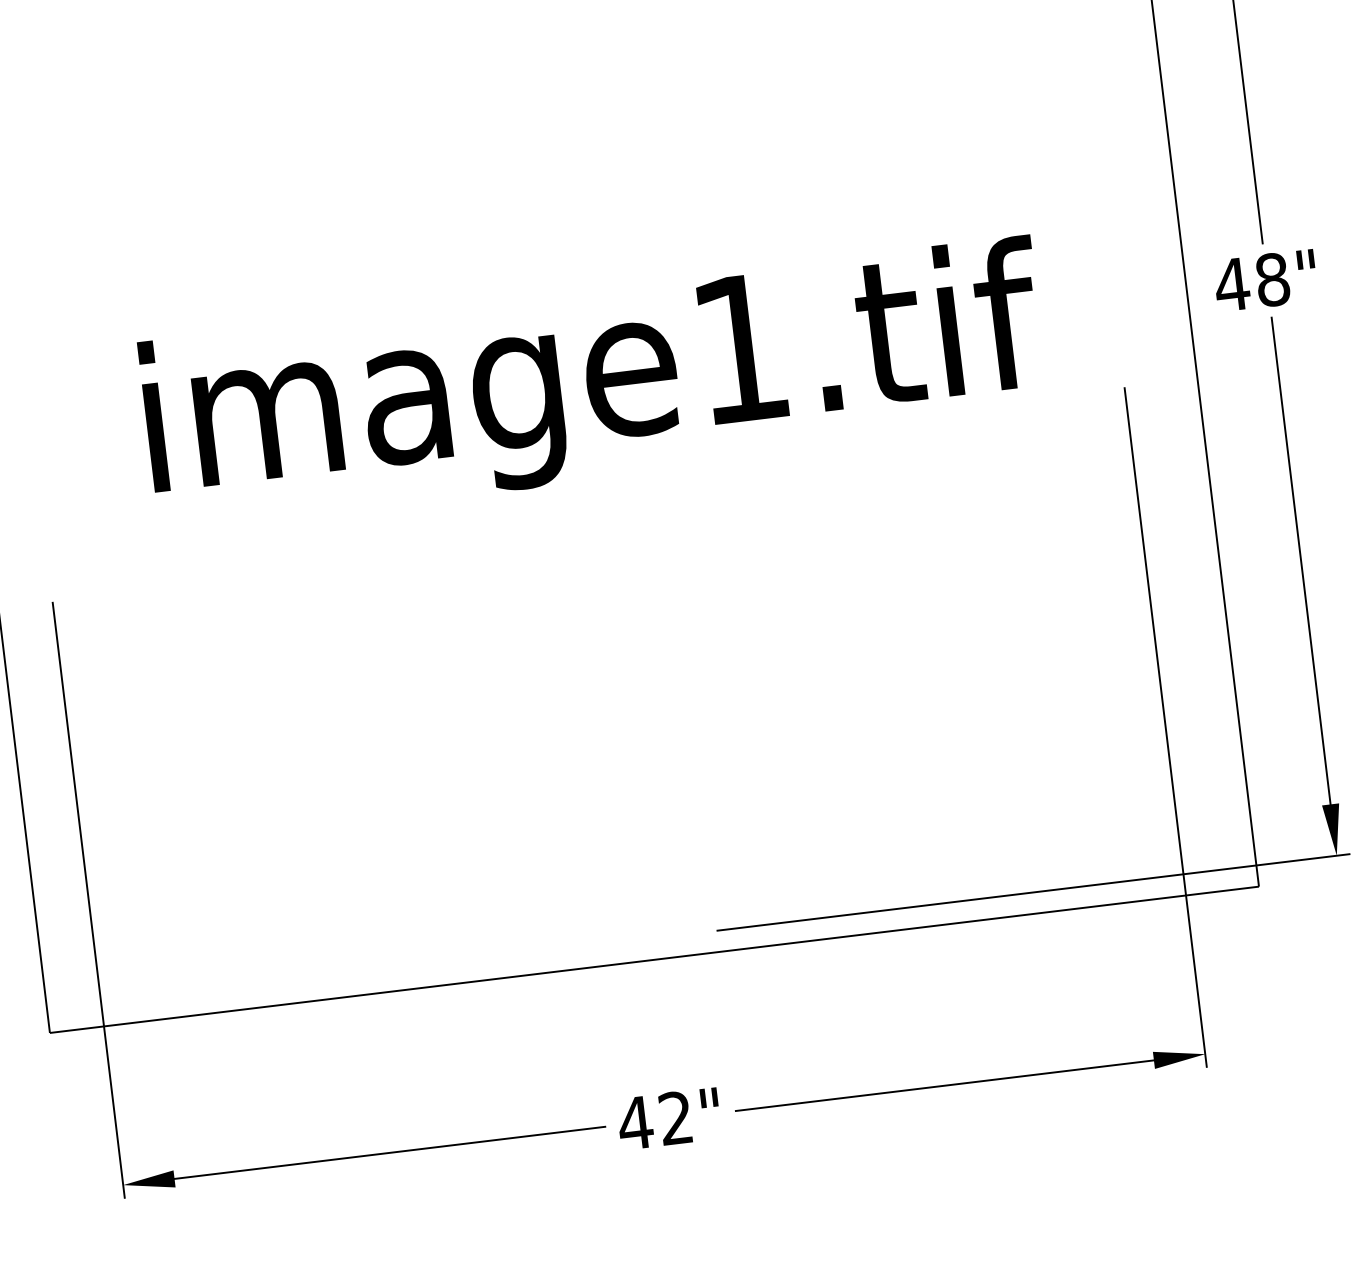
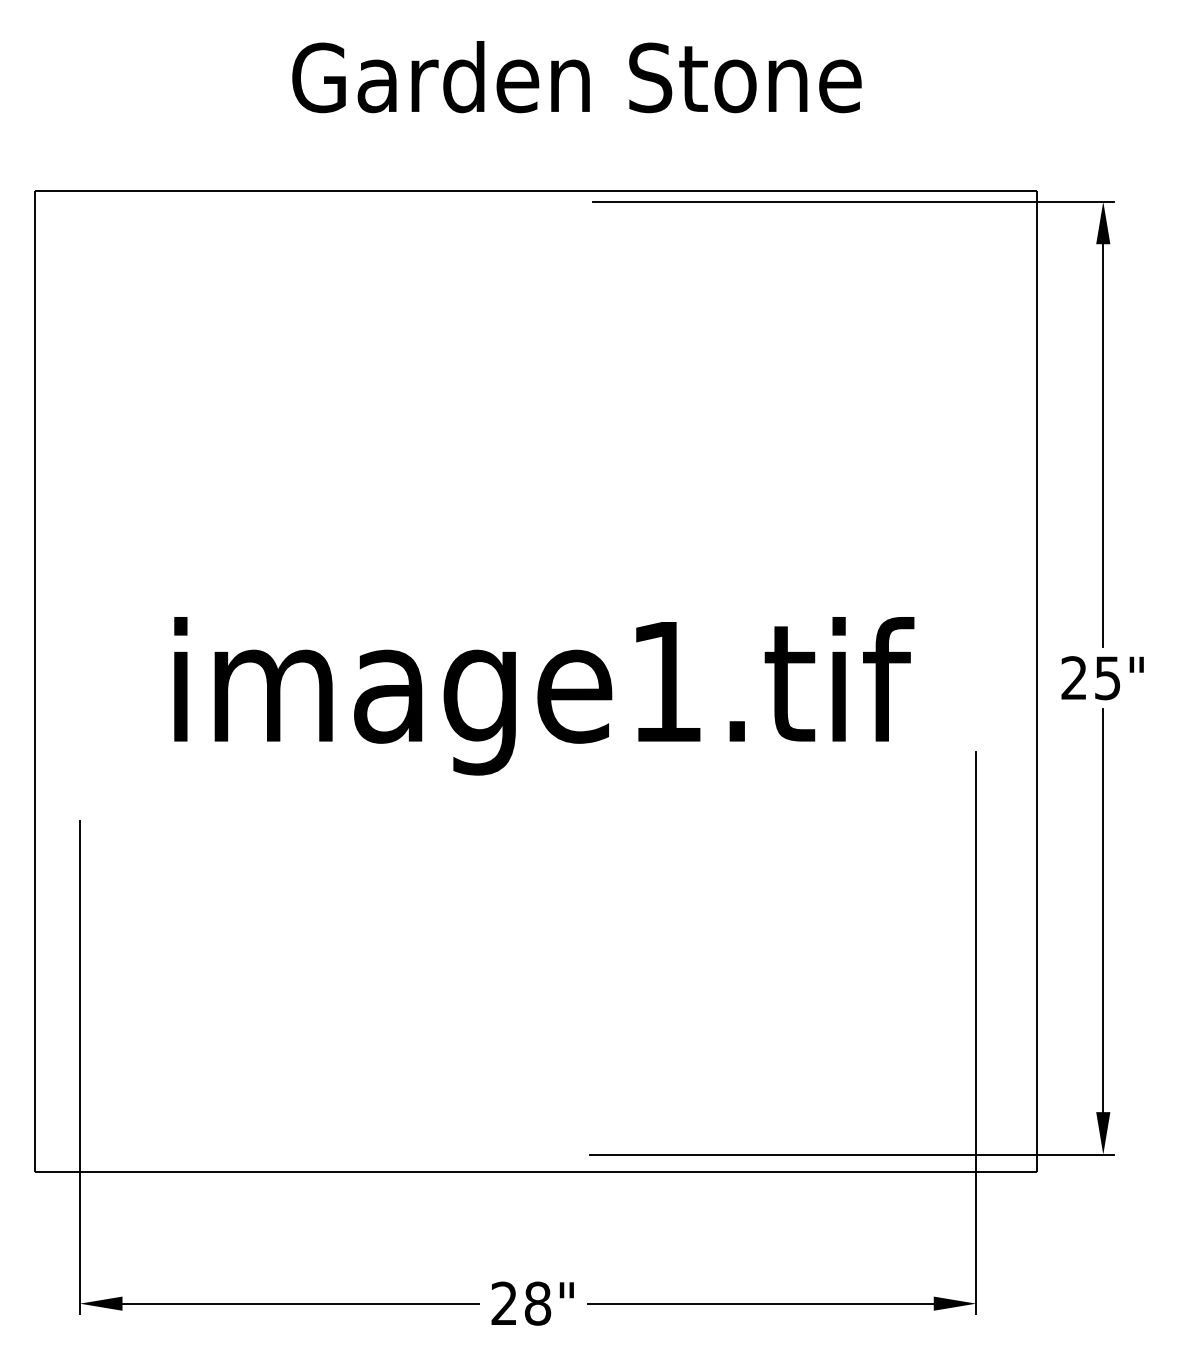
text: (1251, 282) -> (1090, 678), 48" -> 25"
text: (655, 1120) -> (520, 1303), 42" -> 28"

